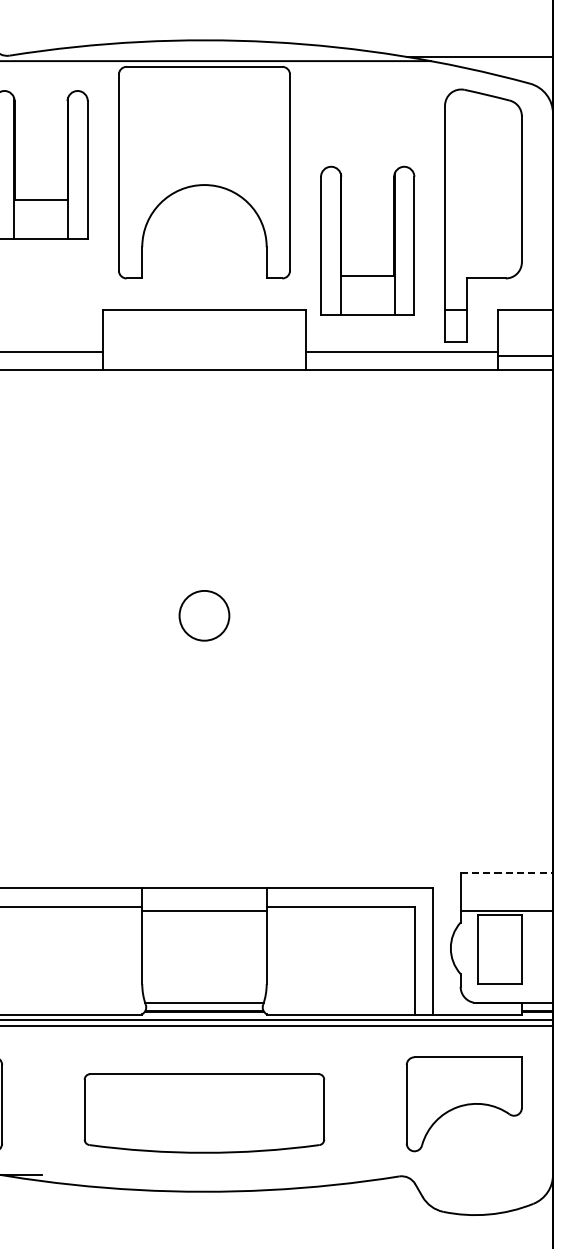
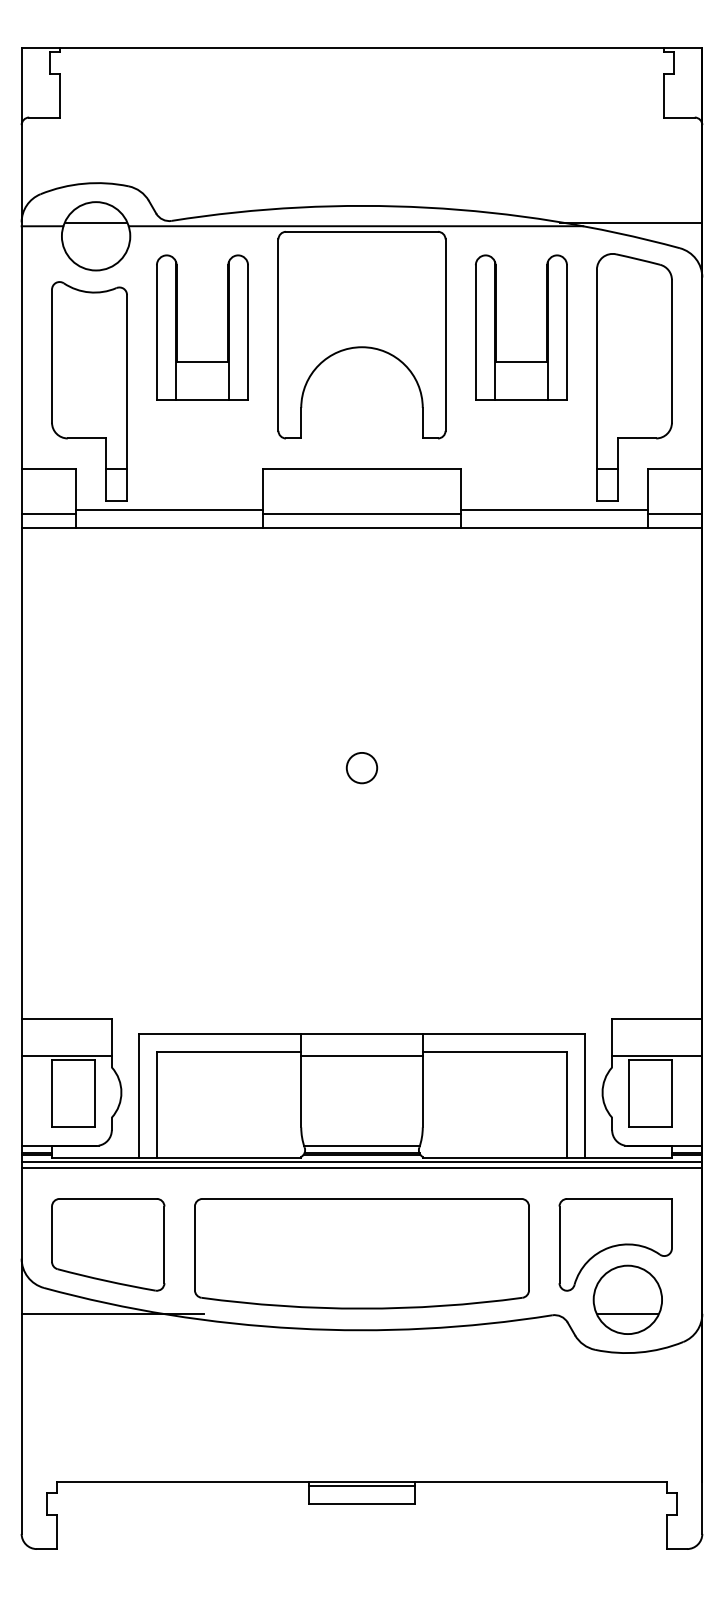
part: (342, 240) -> (496, 327), moved
line: (203, 356) -> (361, 514), added
circle: (203, 616) -> (361, 768), size x0.62
line: (507, 872) -> (657, 1018), dashed -> solid
part: (203, 1113) -> (361, 1253), size x1.43
part: (476, 1160) -> (627, 1299), added

